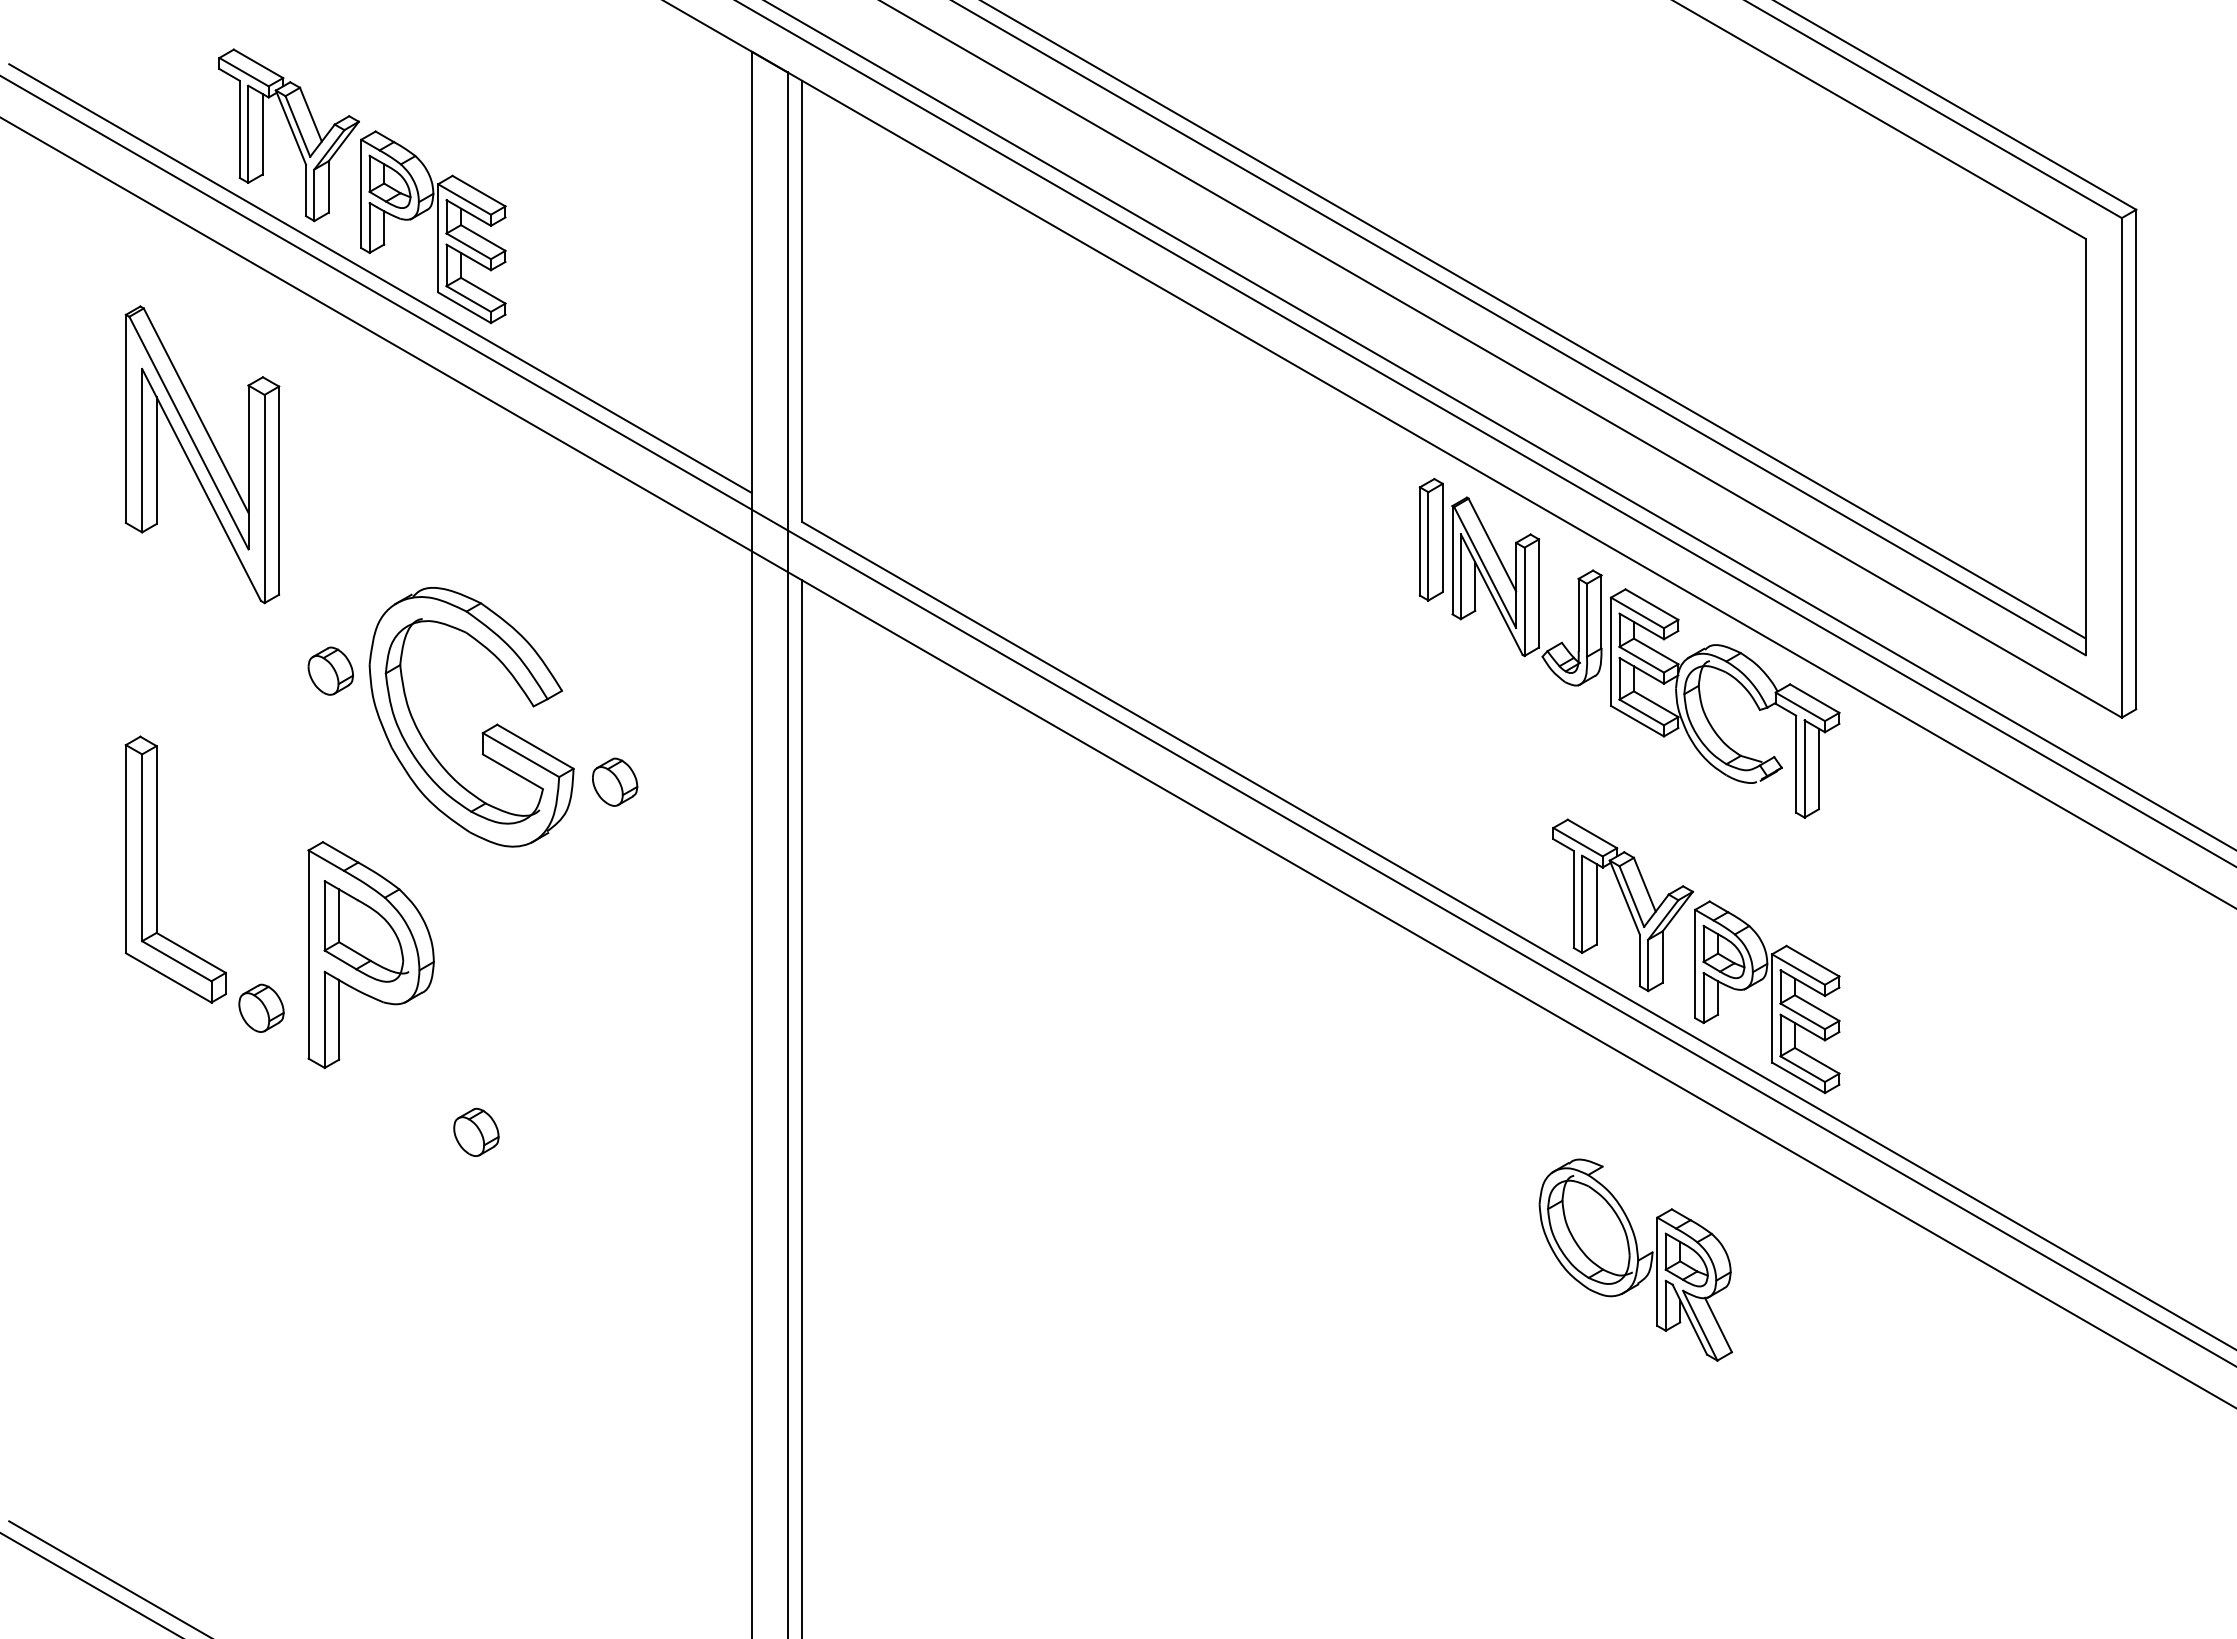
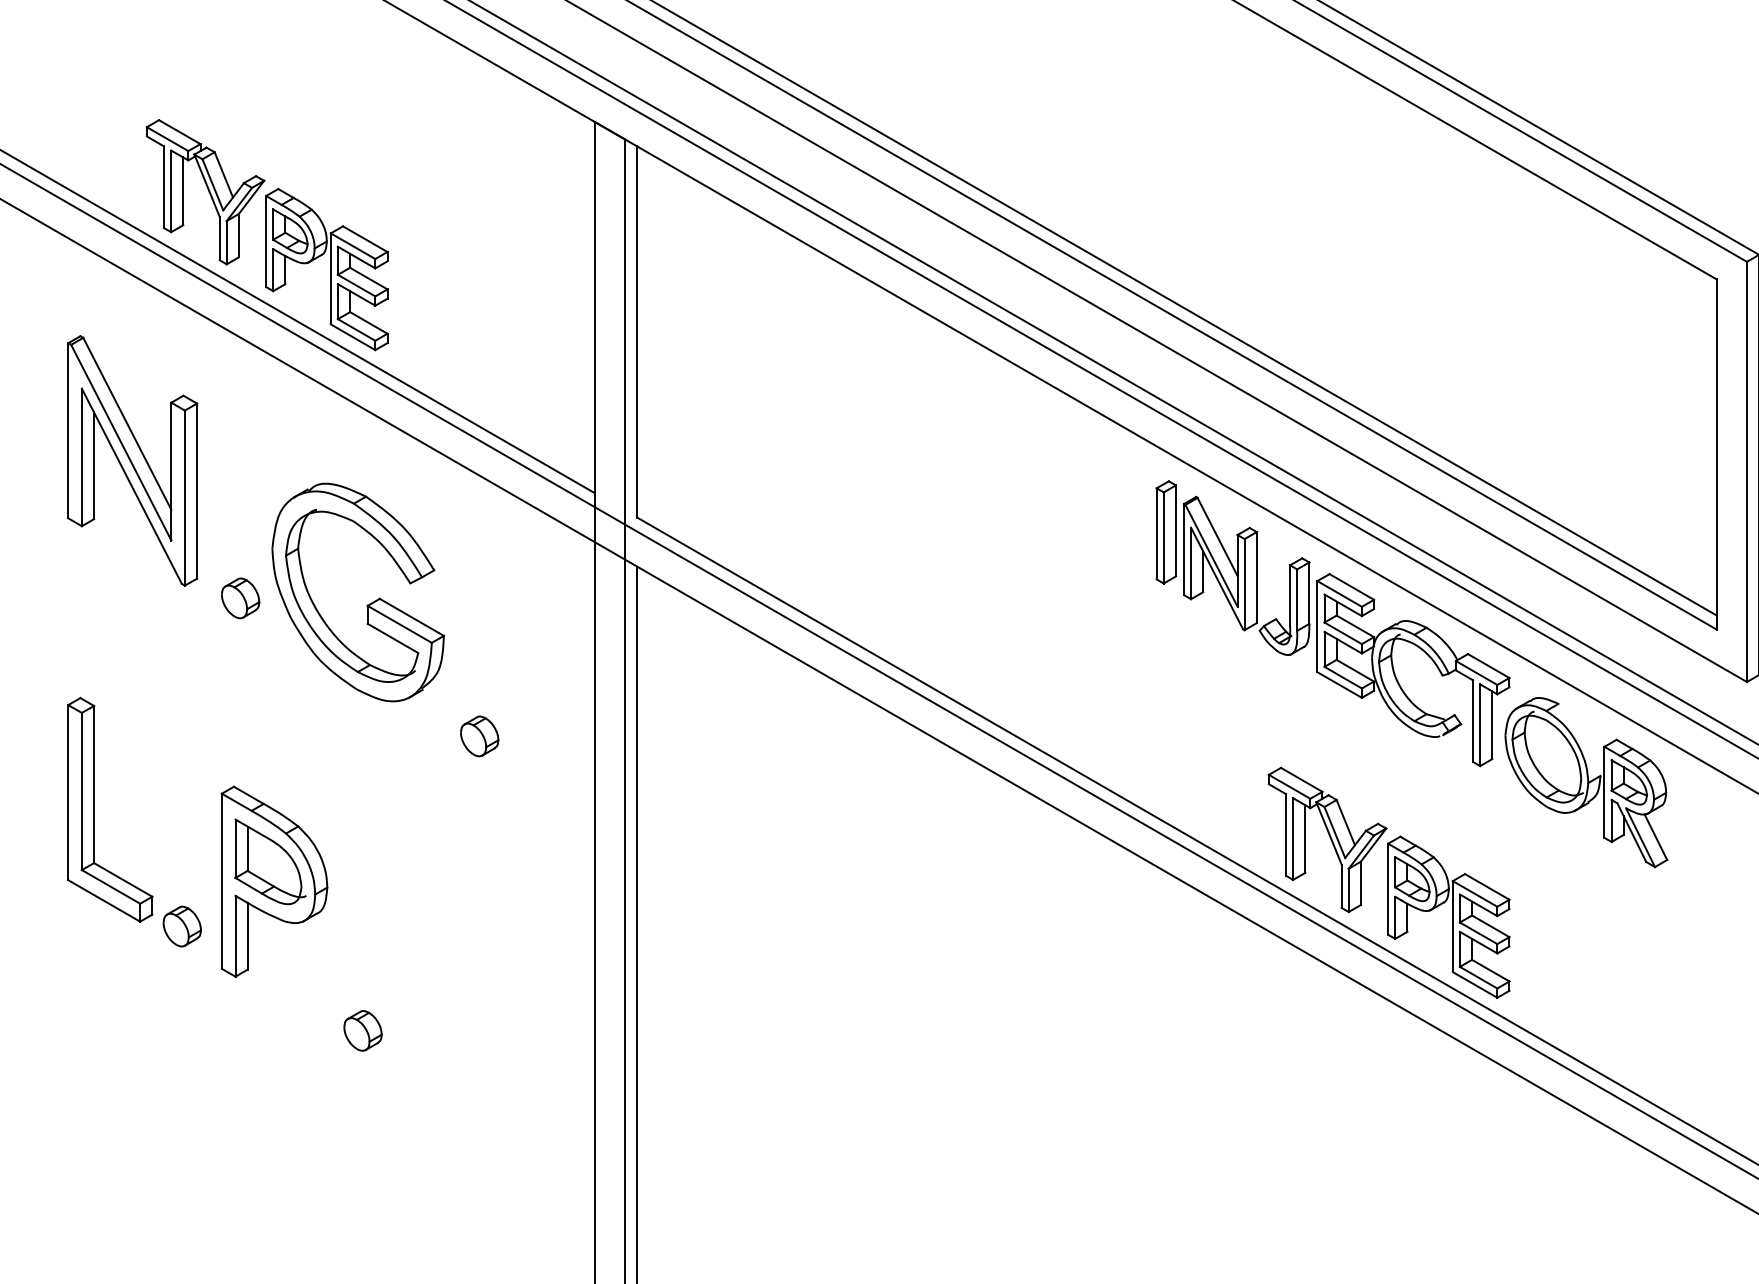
part: (330, 670) -> (240, 597), moved
part: (481, 732) -> (366, 605), moved
part: (1635, 1259) -> (1586, 782), moved

